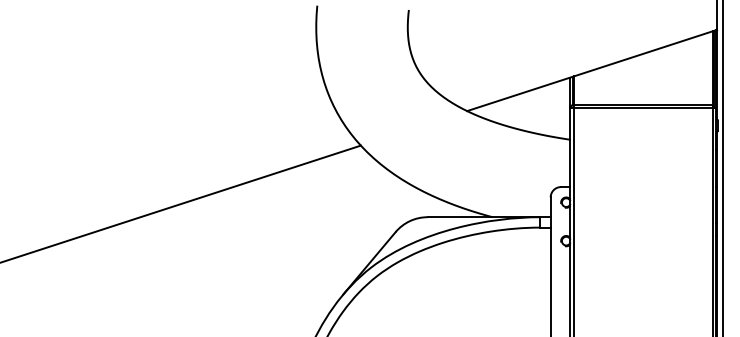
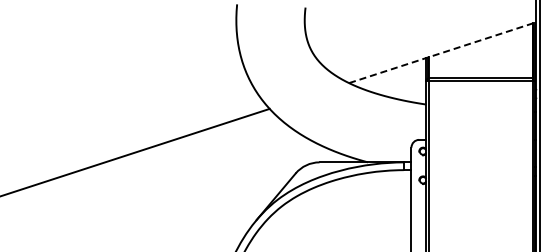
line: (592, 70) -> (442, 52), solid -> dashed

